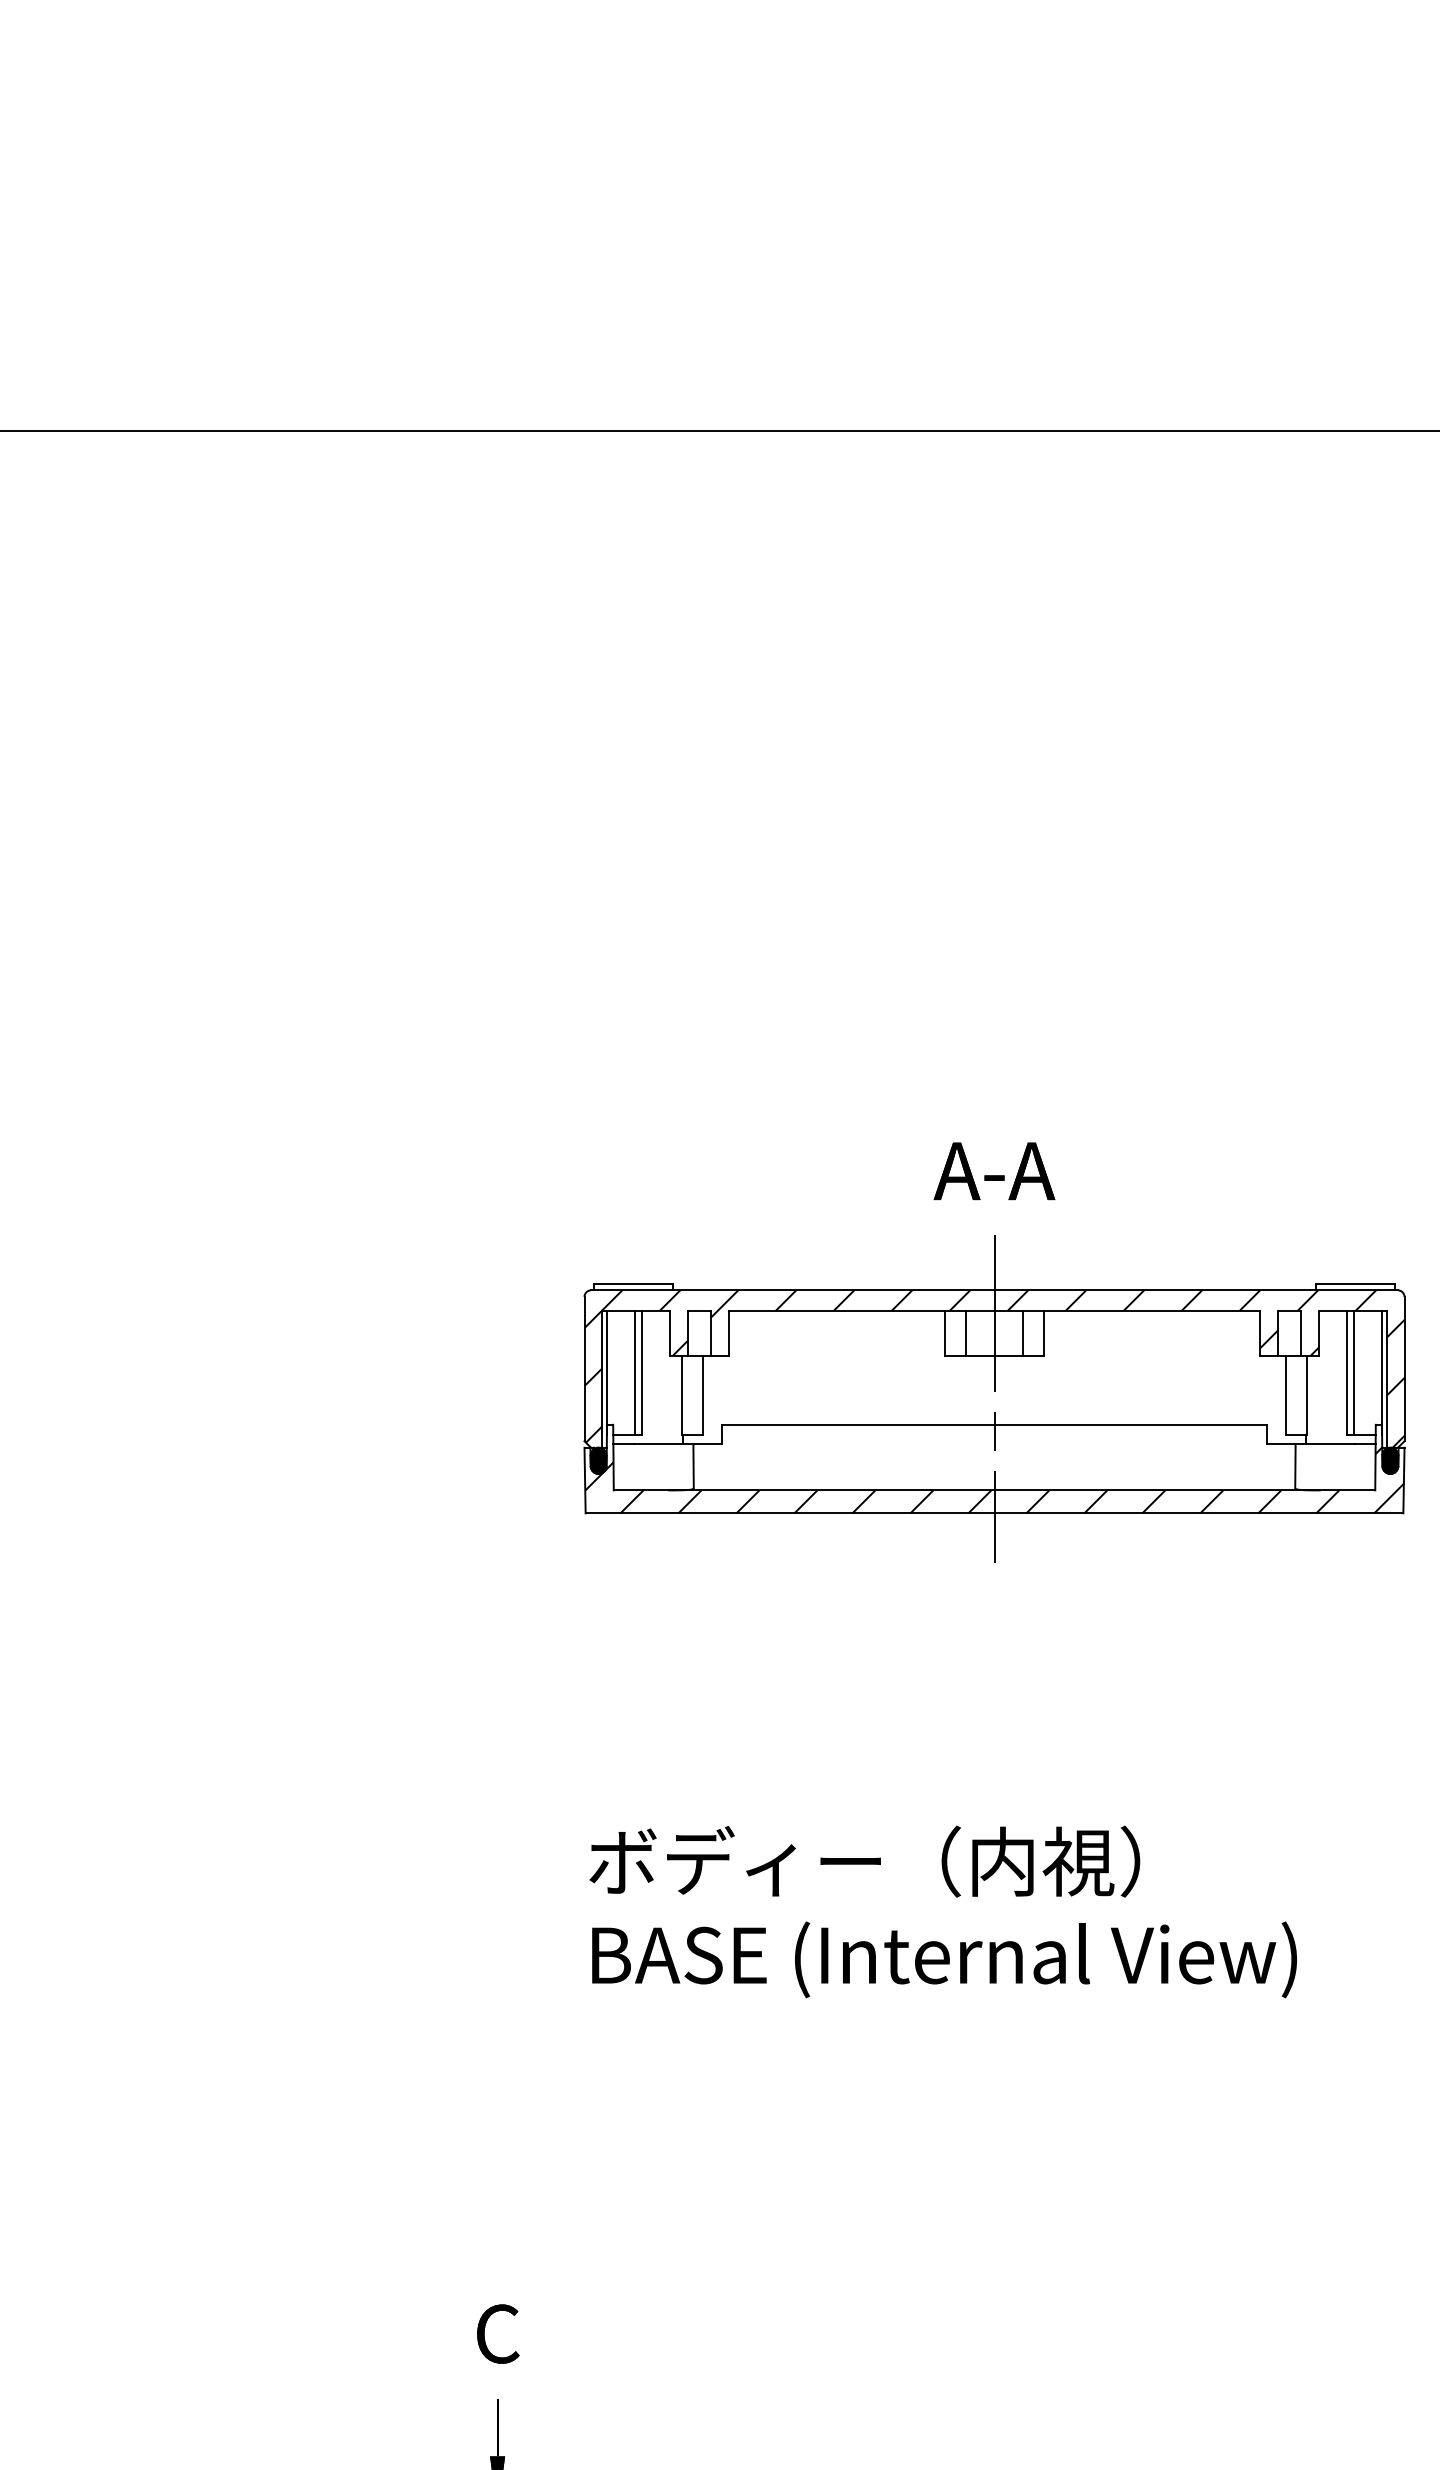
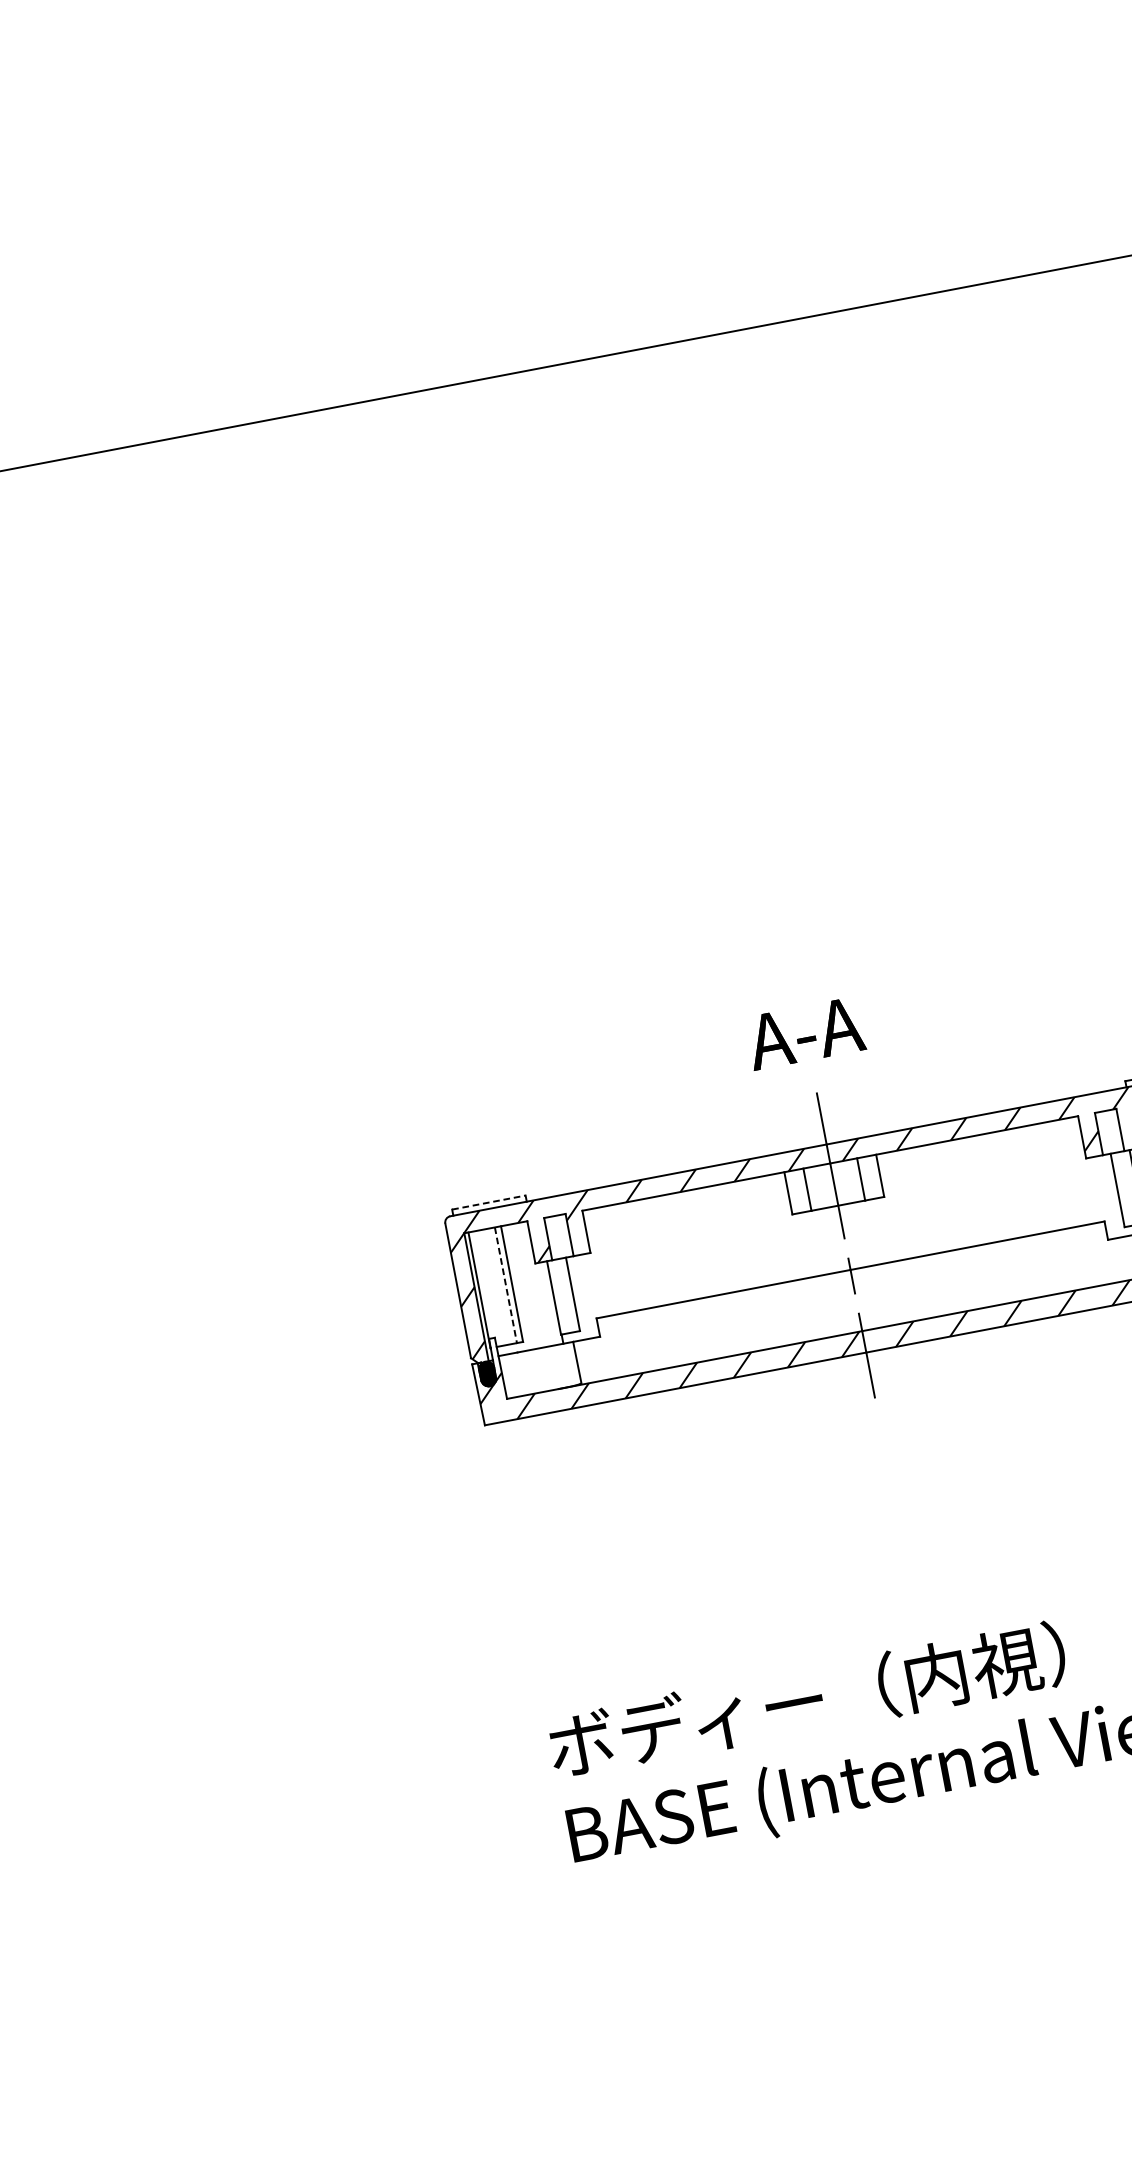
line: (634, 1283) -> (489, 1202), solid -> dashed
line: (635, 1372) -> (506, 1285), solid -> dashed

